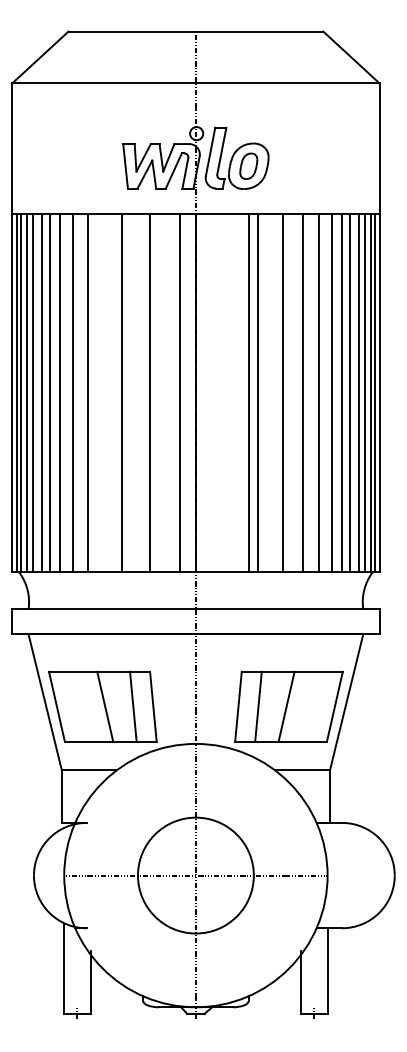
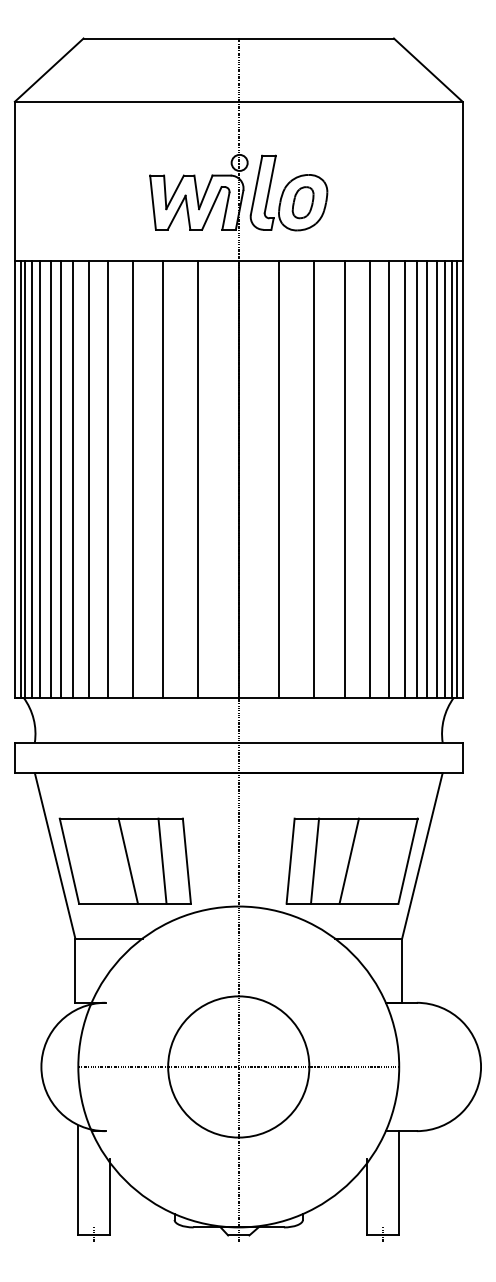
line: (121, 393) -> (132, 479), moved
line: (150, 393) -> (163, 479), moved
line: (179, 393) -> (198, 479), moved
line: (249, 393) -> (279, 479), moved

